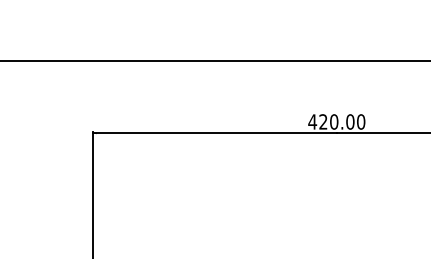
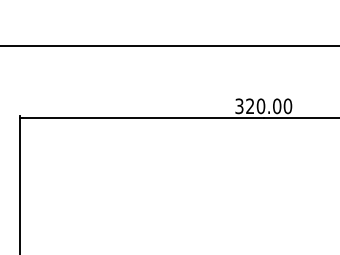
text: (312, 121) -> (239, 105), 420.00 -> 320.00

